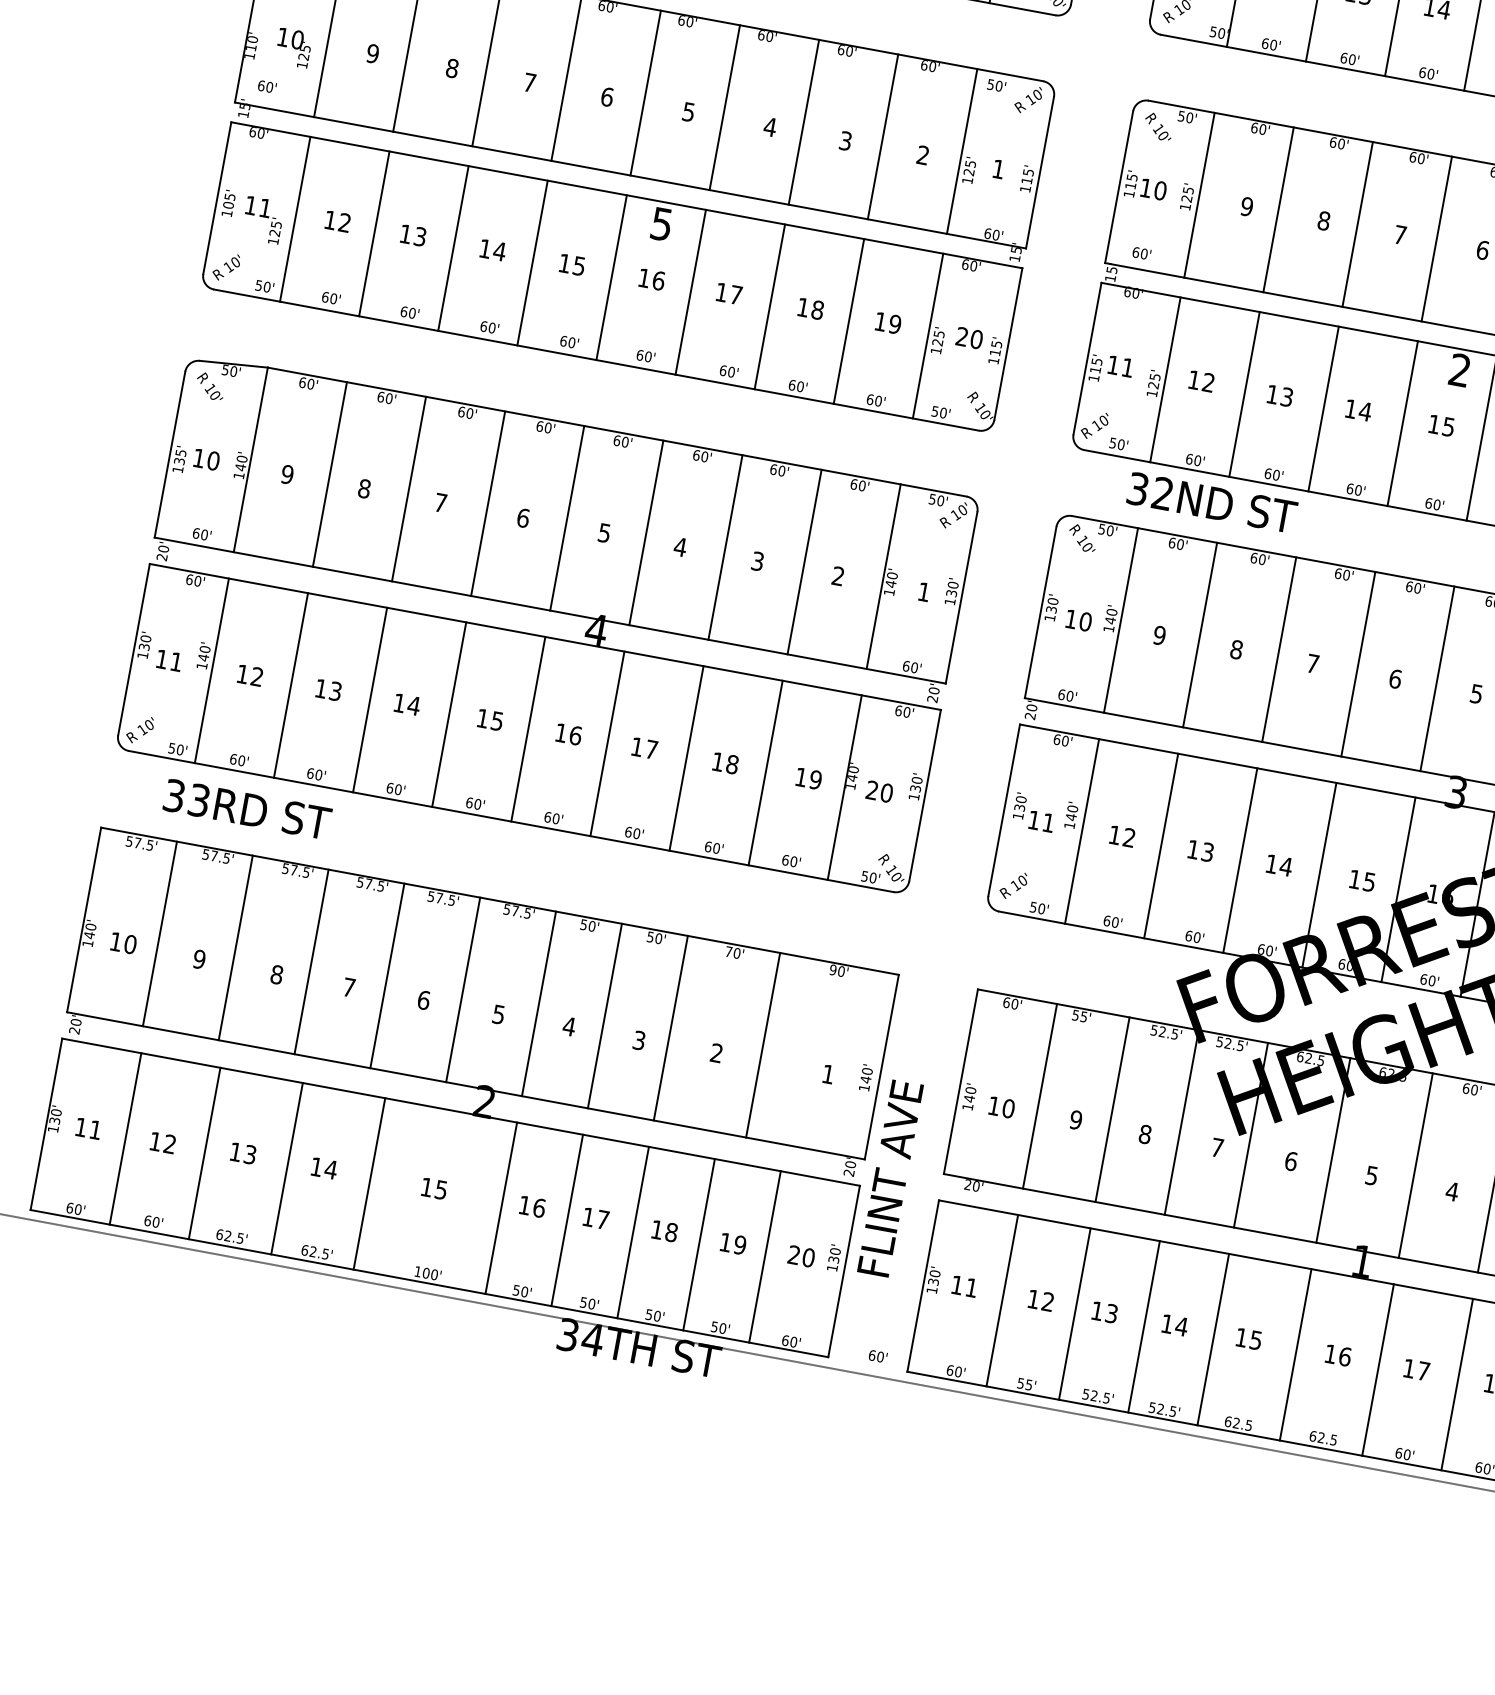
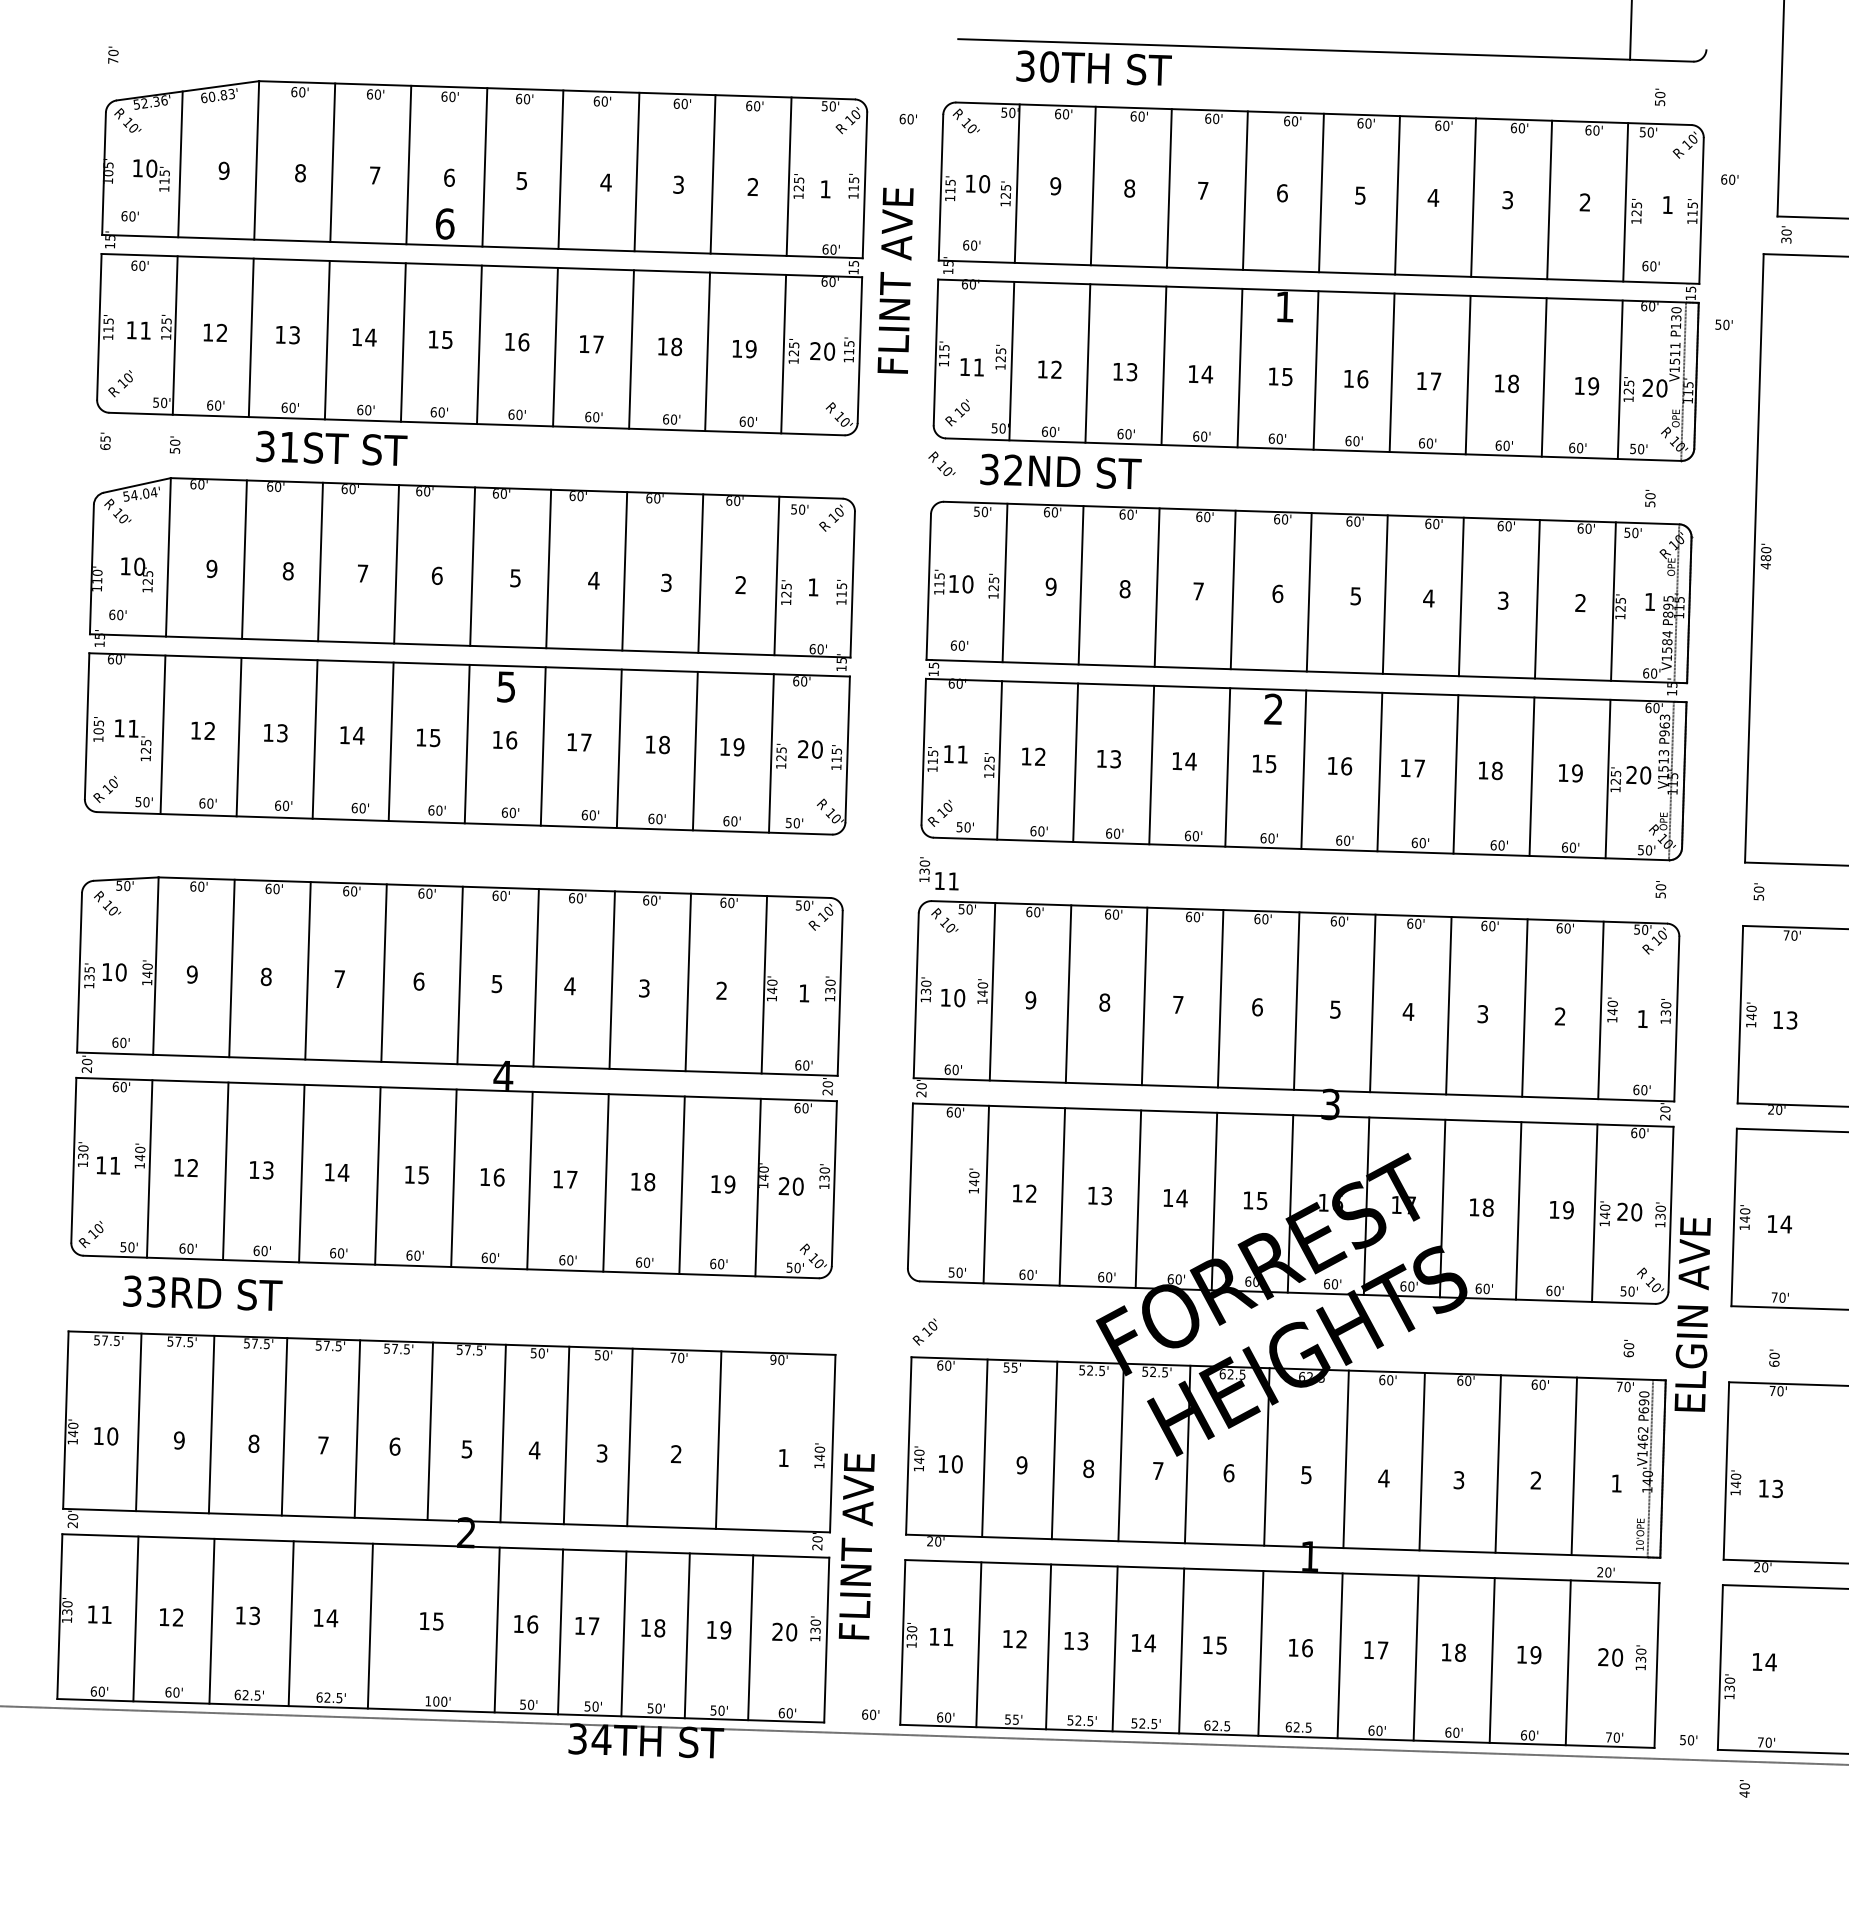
text: (1158, 126) -> (941, 463), moved
text: (1211, 502) -> (1060, 471), moved
text: (1033, 812) -> (938, 873), moved
text: (1013, 884) -> (924, 1331), moved

